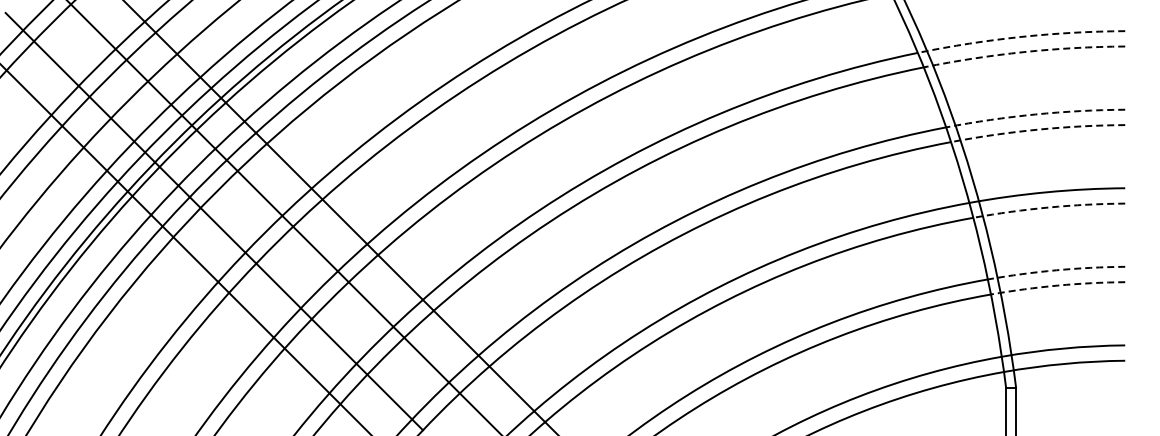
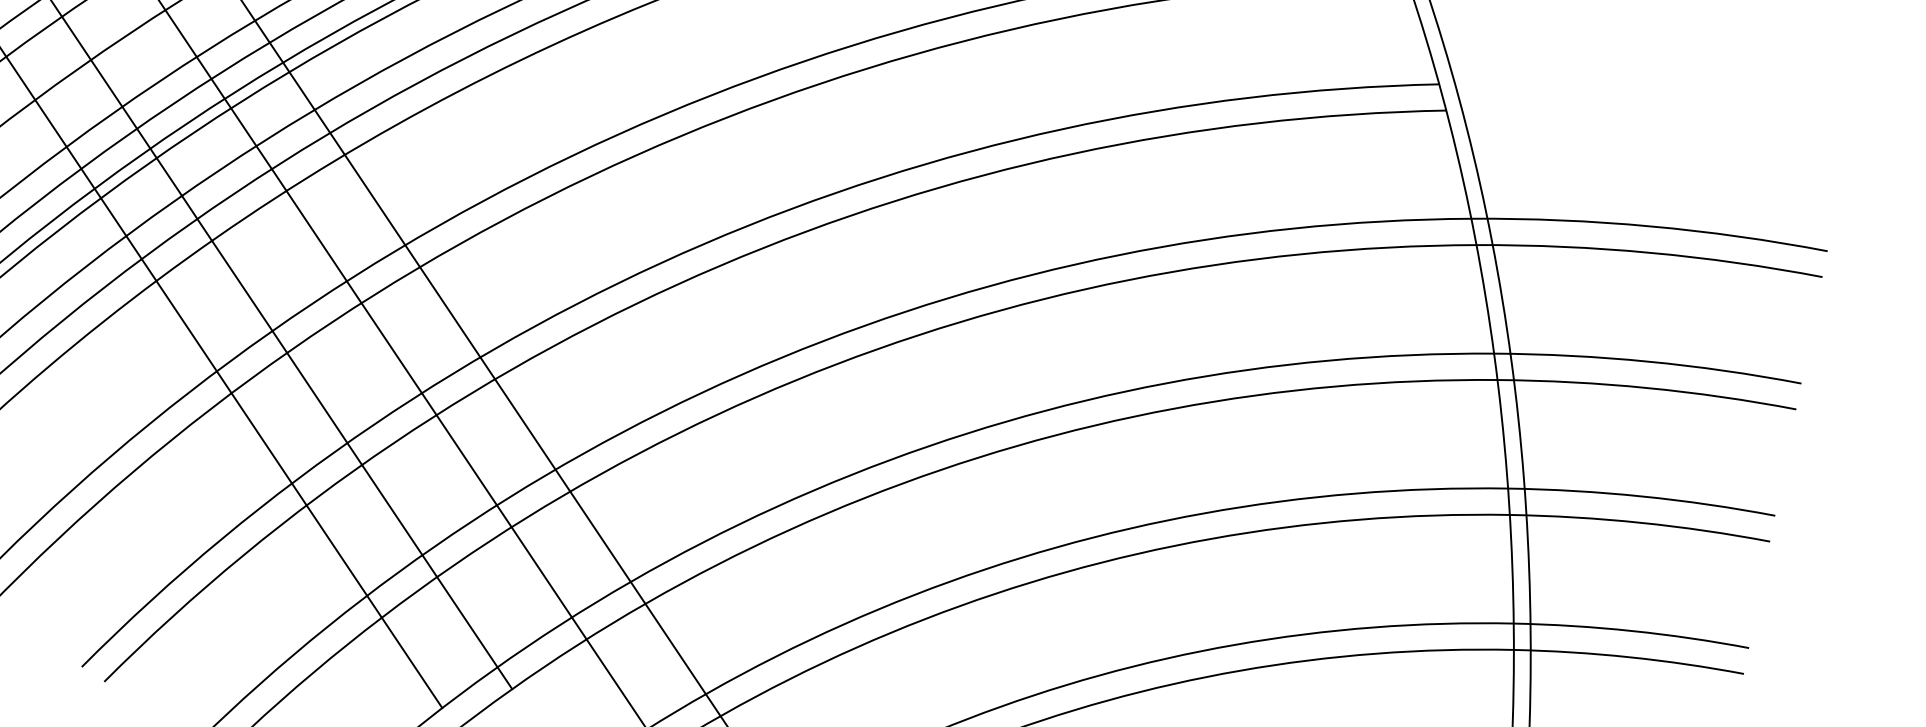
arc: (1021, 36) -> (1651, 225), dashed -> solid
arc: (1024, 52) -> (1651, 253), dashed -> solid
arc: (1035, 114) -> (1648, 361), dashed -> solid
arc: (1037, 129) -> (1647, 387), dashed -> solid
arc: (1049, 207) -> (1641, 522), dashed -> solid
arc: (1056, 270) -> (1632, 631), dashed -> solid
arc: (1057, 285) -> (1628, 656), dashed -> solid

